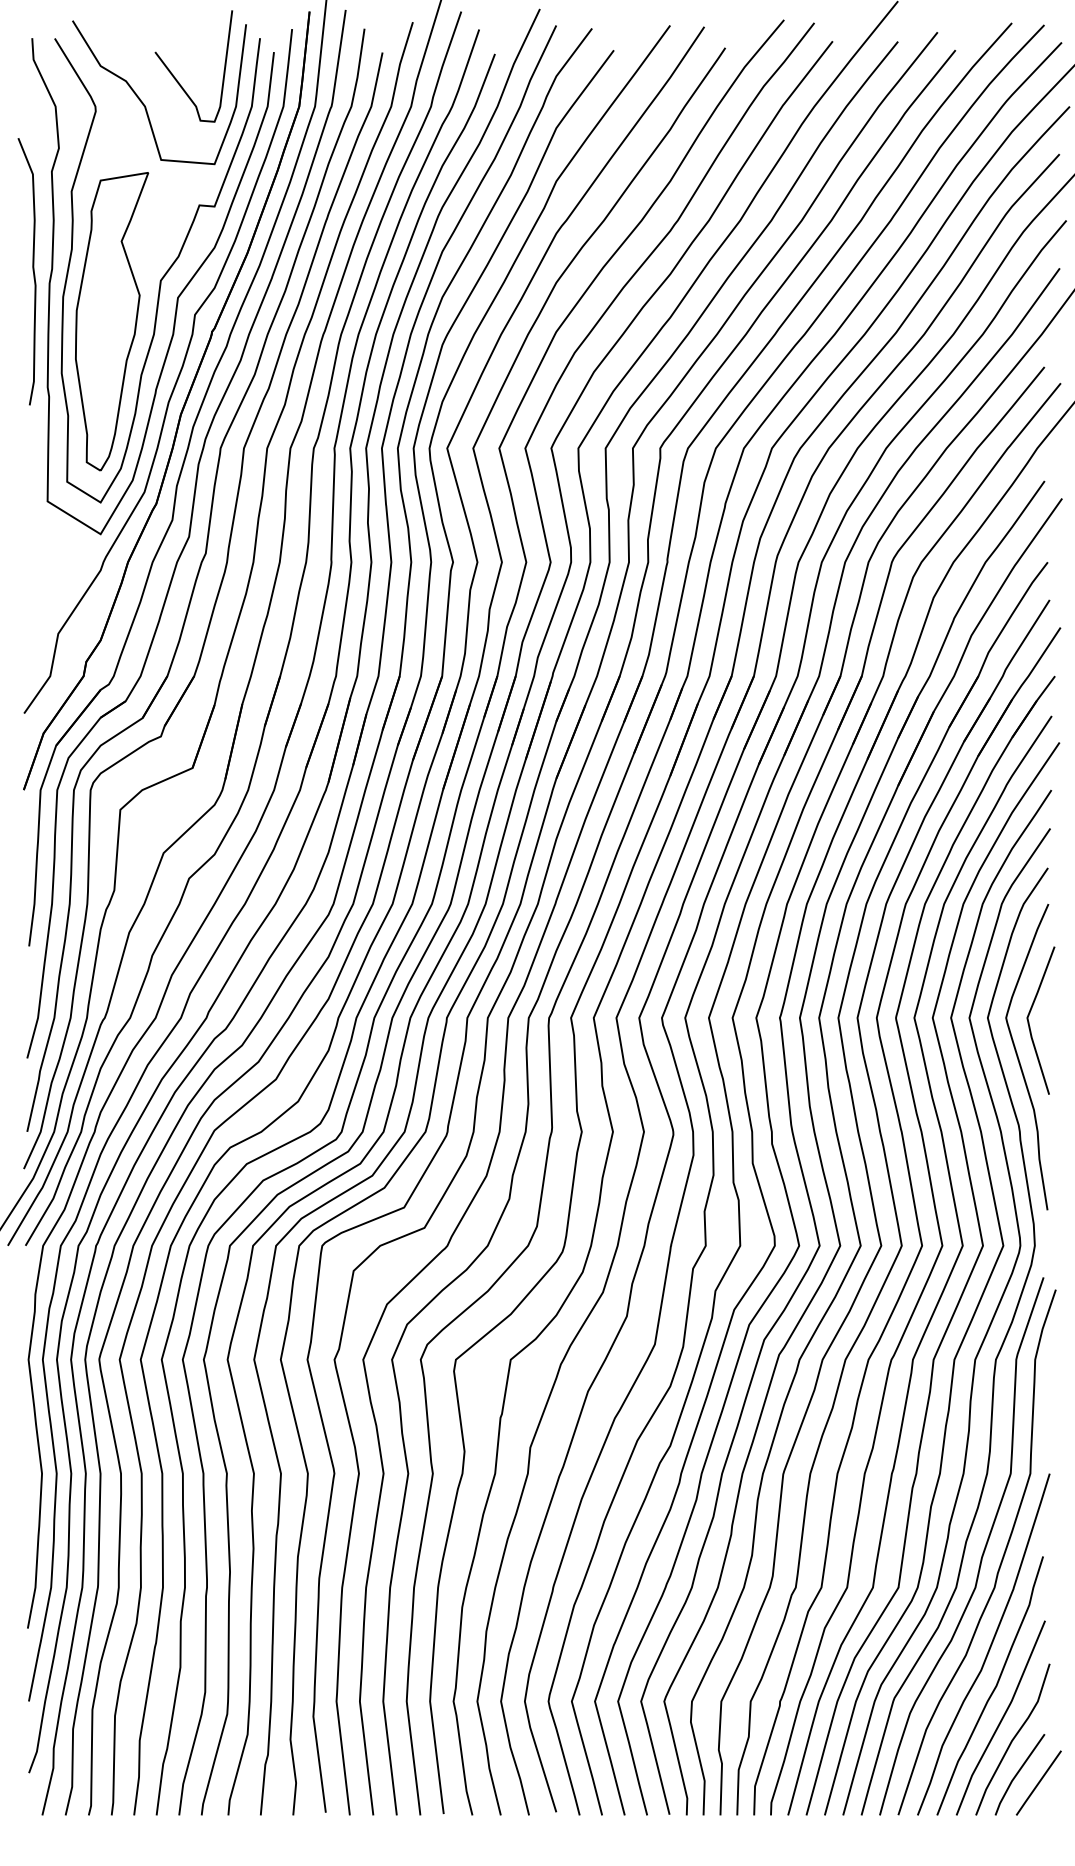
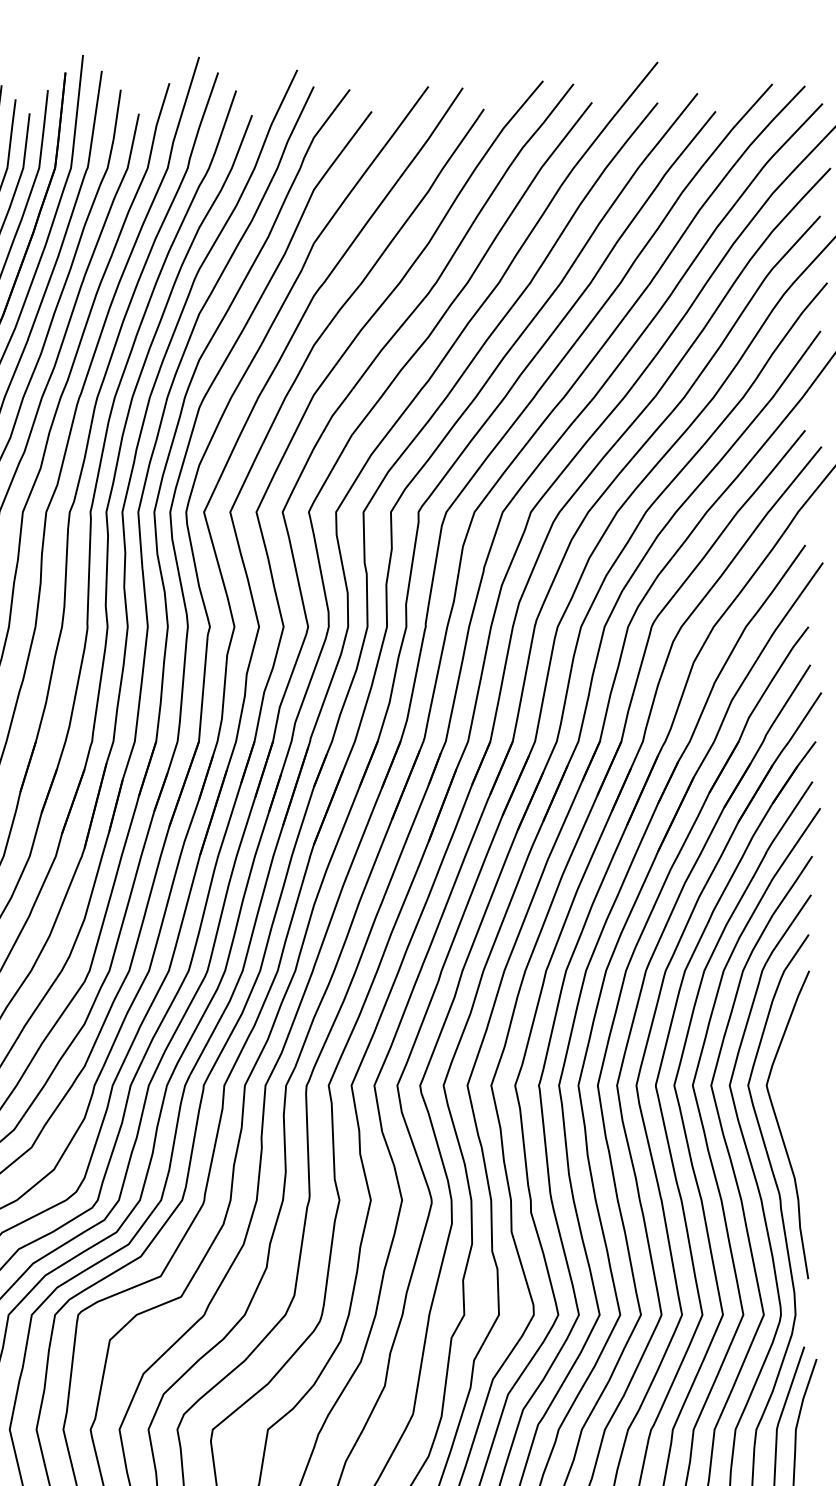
line: (1029, 1021) -> (790, 1089), removed

